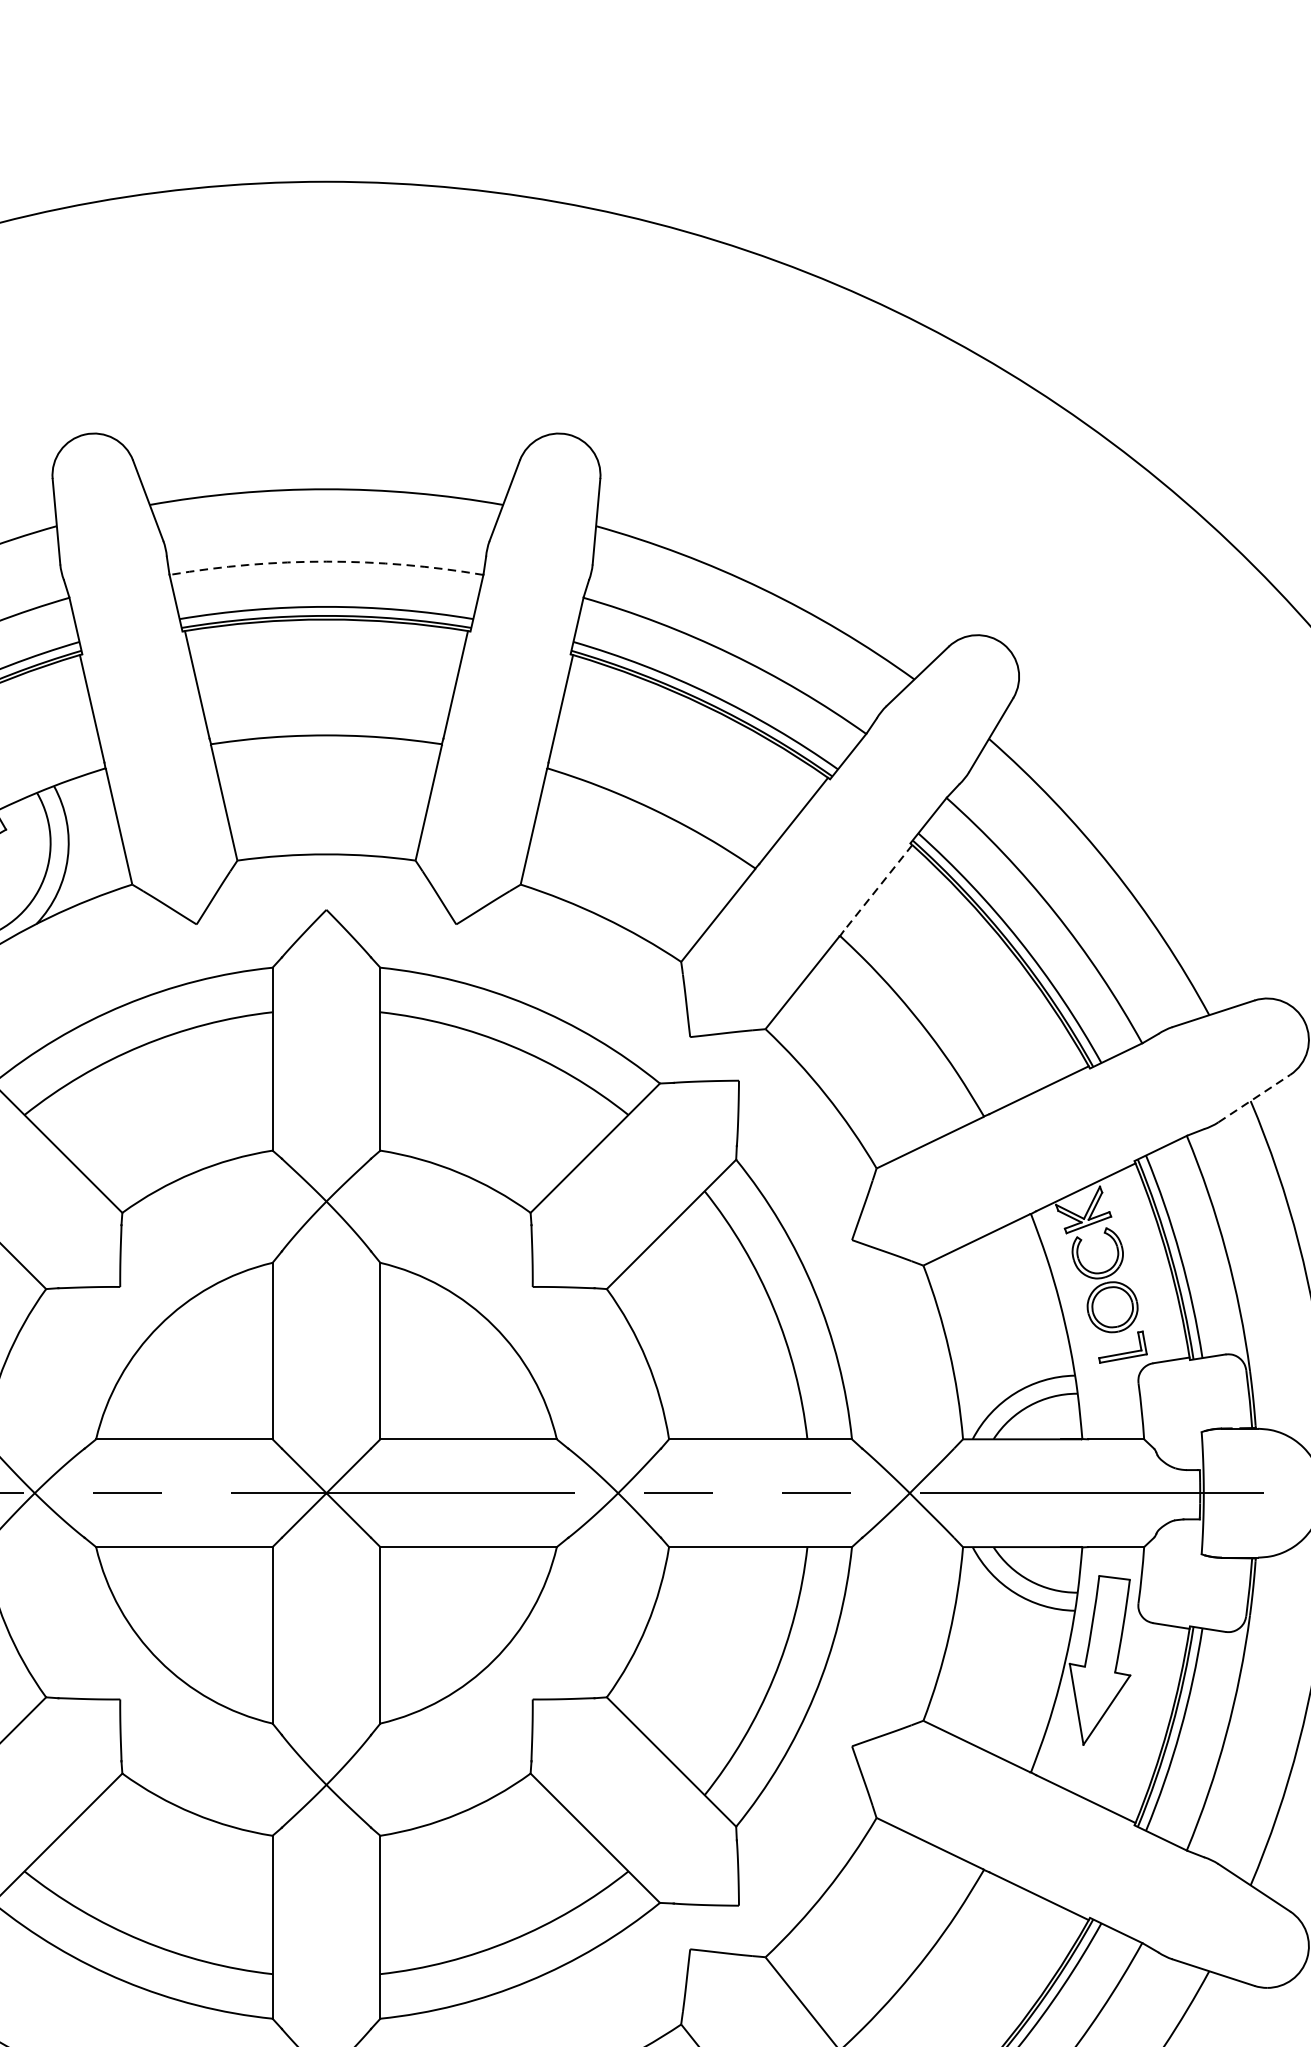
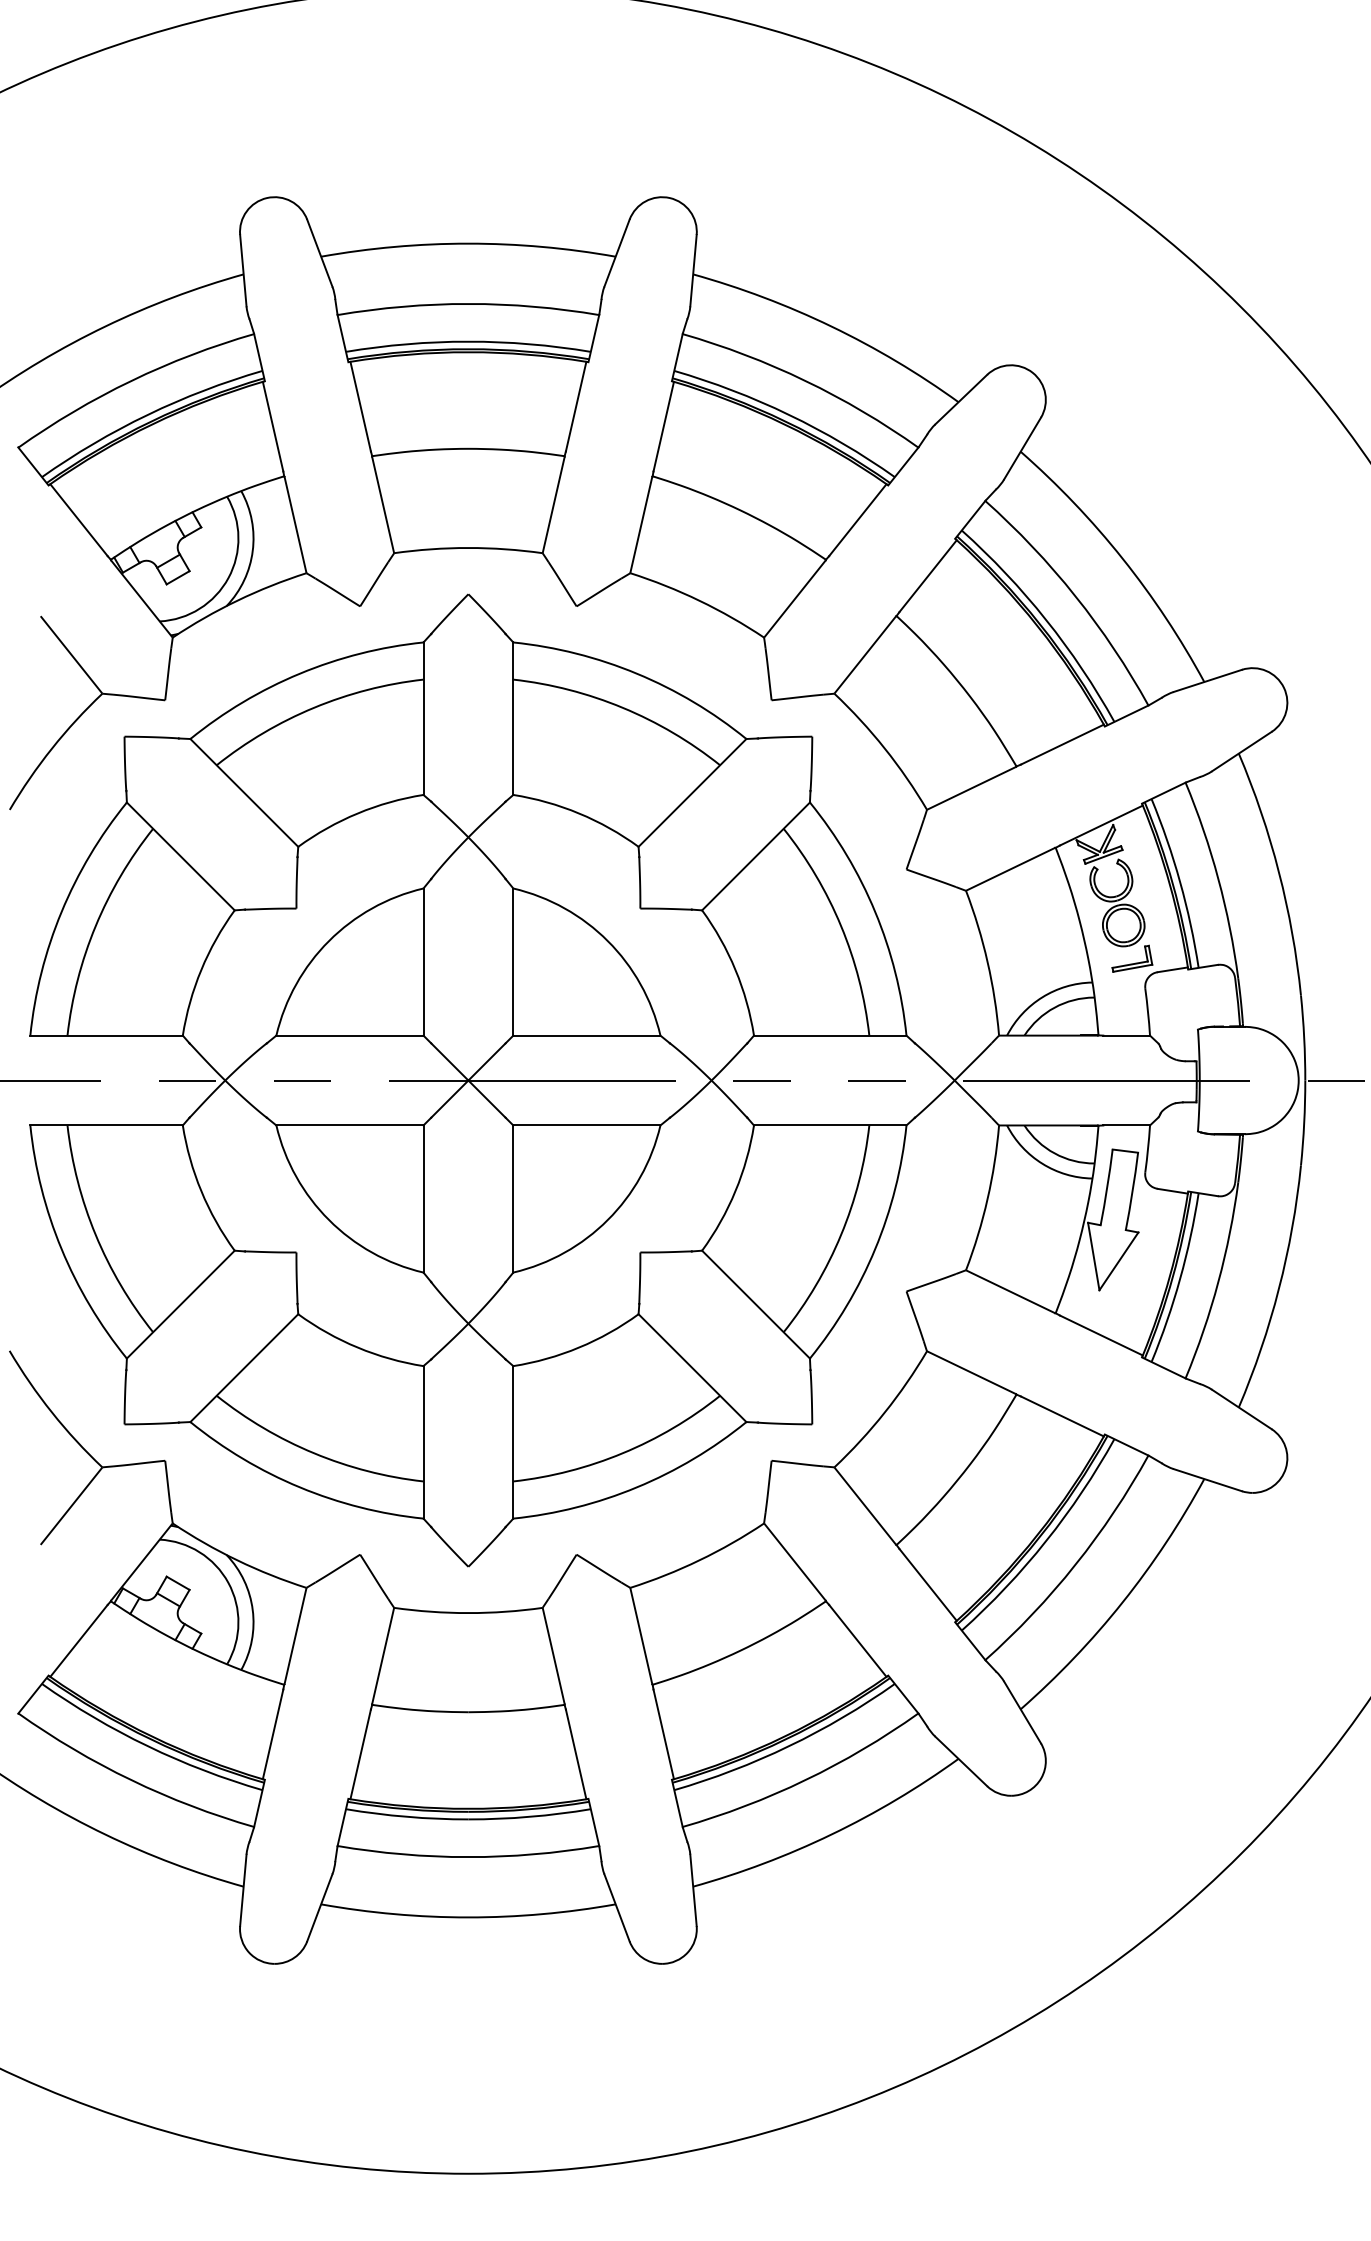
arc: (326, 561) -> (468, 303), dashed -> solid
line: (878, 888) -> (928, 576), dashed -> solid
line: (1253, 1098) -> (1241, 751), dashed -> solid

